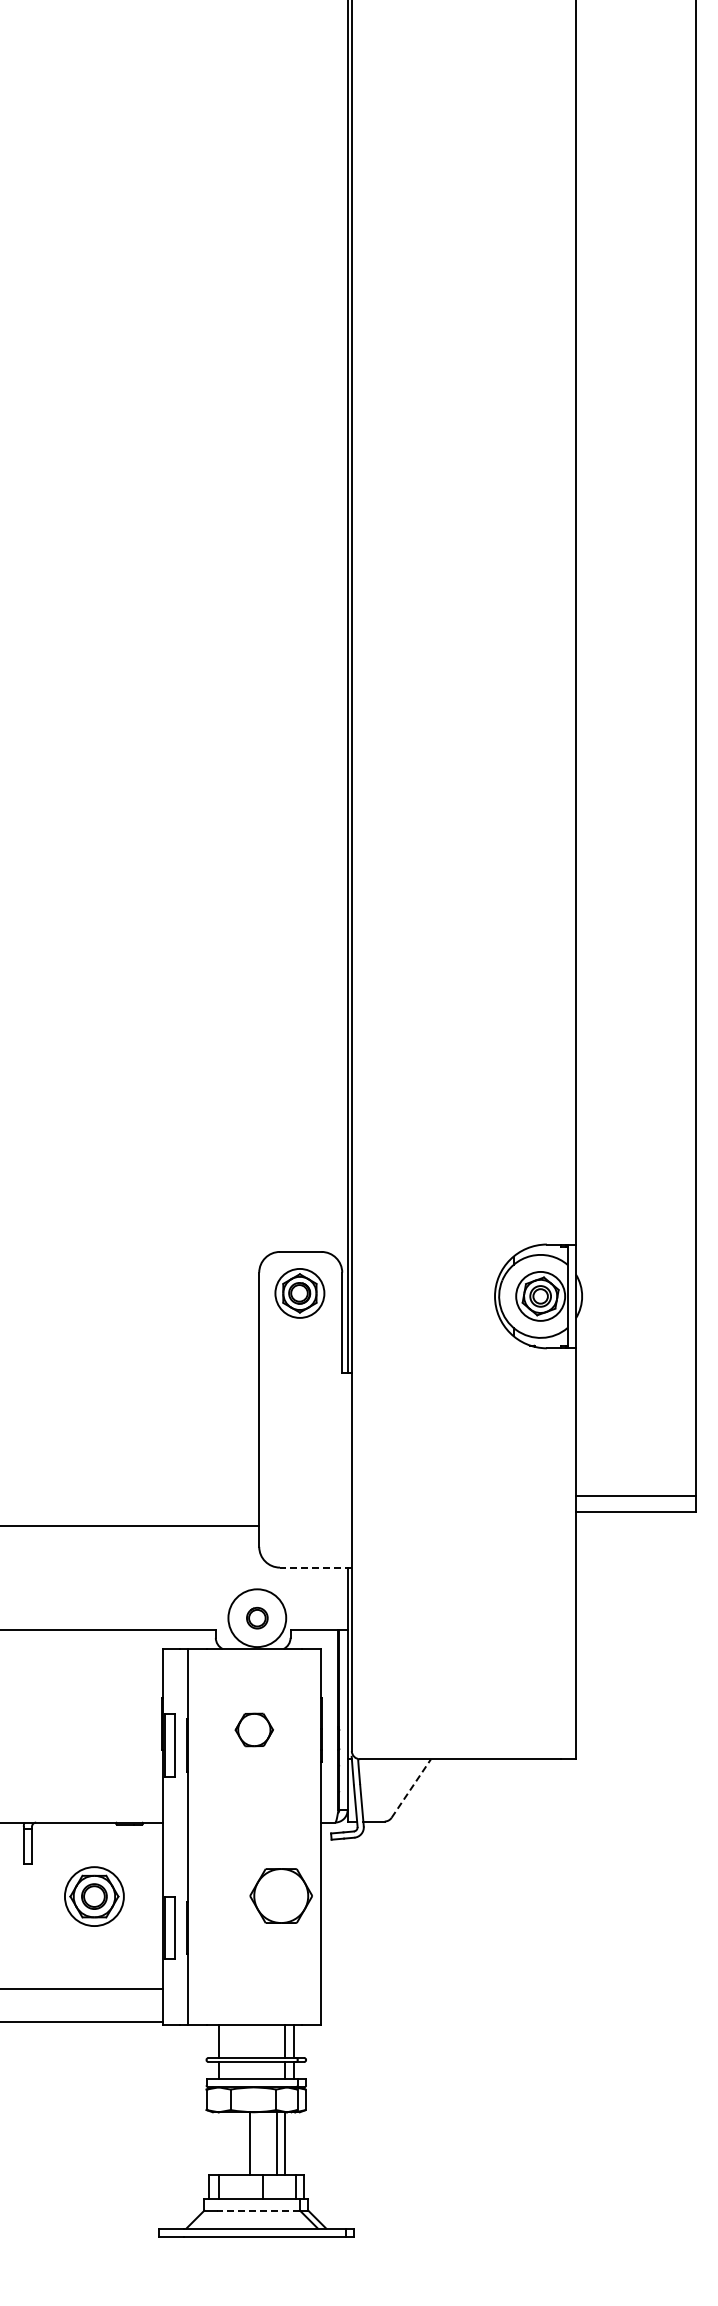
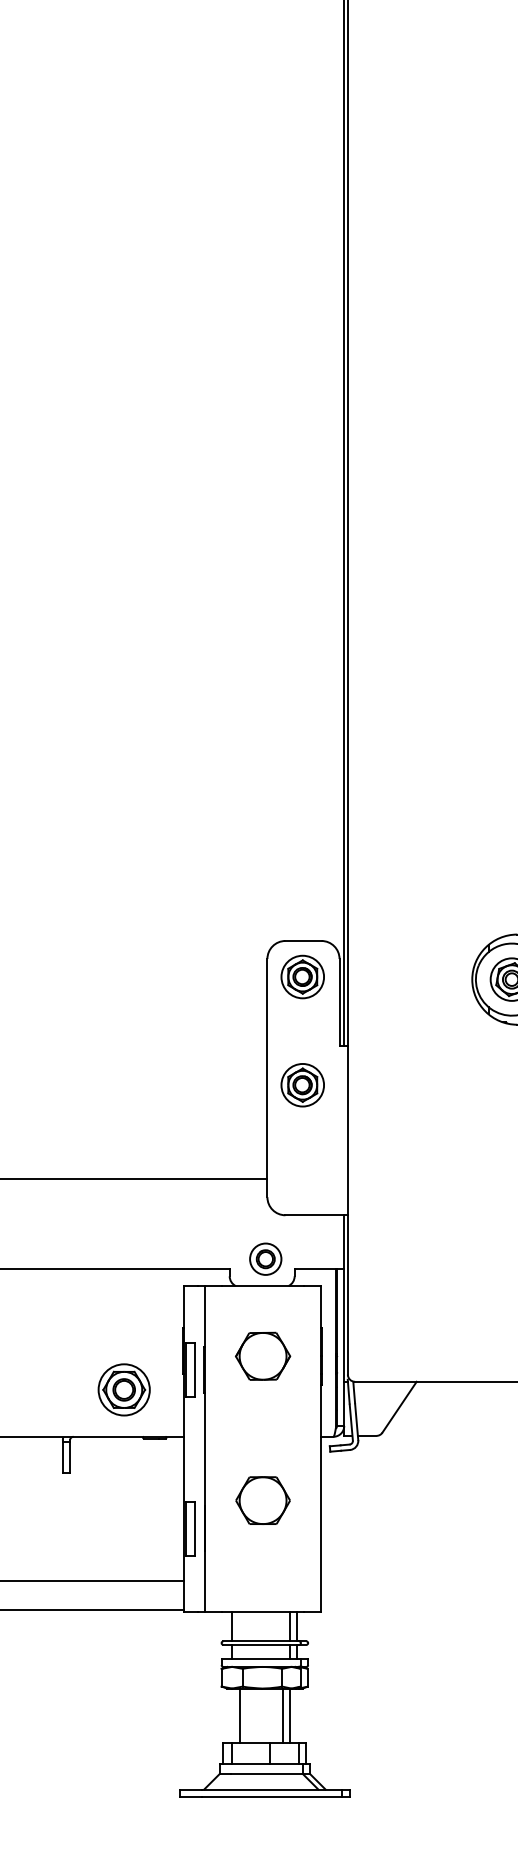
part: (299, 1417) -> (302, 1084), added
line: (315, 1567) -> (316, 1215), dashed -> solid
circle: (257, 1618) -> (265, 1259), size x0.62
part: (254, 1729) -> (263, 1355), size x1.67
line: (411, 1788) -> (399, 1407), dashed -> solid
part: (280, 1895) -> (262, 1500), moved
part: (94, 1896) -> (124, 1389), moved
line: (250, 2143) -> (239, 1715), moved
line: (258, 2210) -> (266, 1773), dashed -> solid

